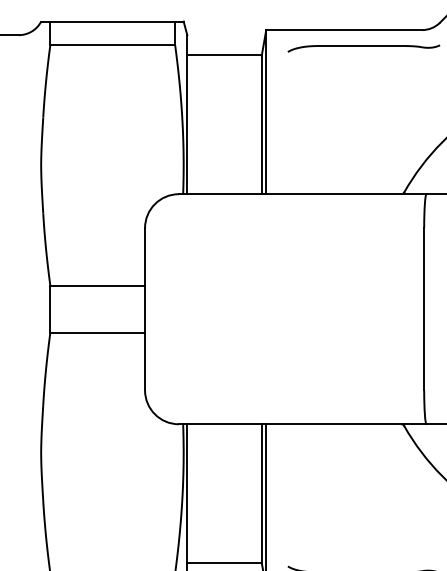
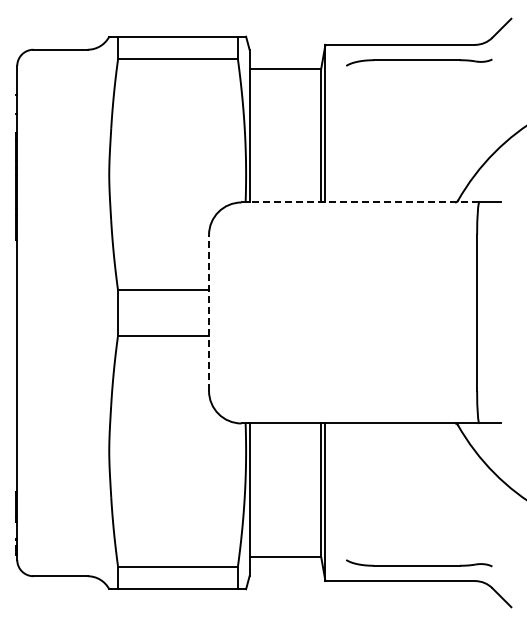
line: (305, 194) -> (363, 202), solid -> dashed
line: (145, 308) -> (209, 312), solid -> dashed

